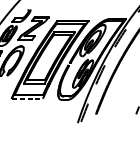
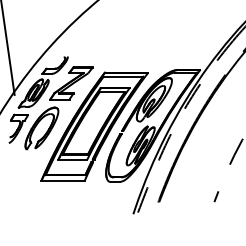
line: (27, 98) -> (63, 180), dashed -> solid

